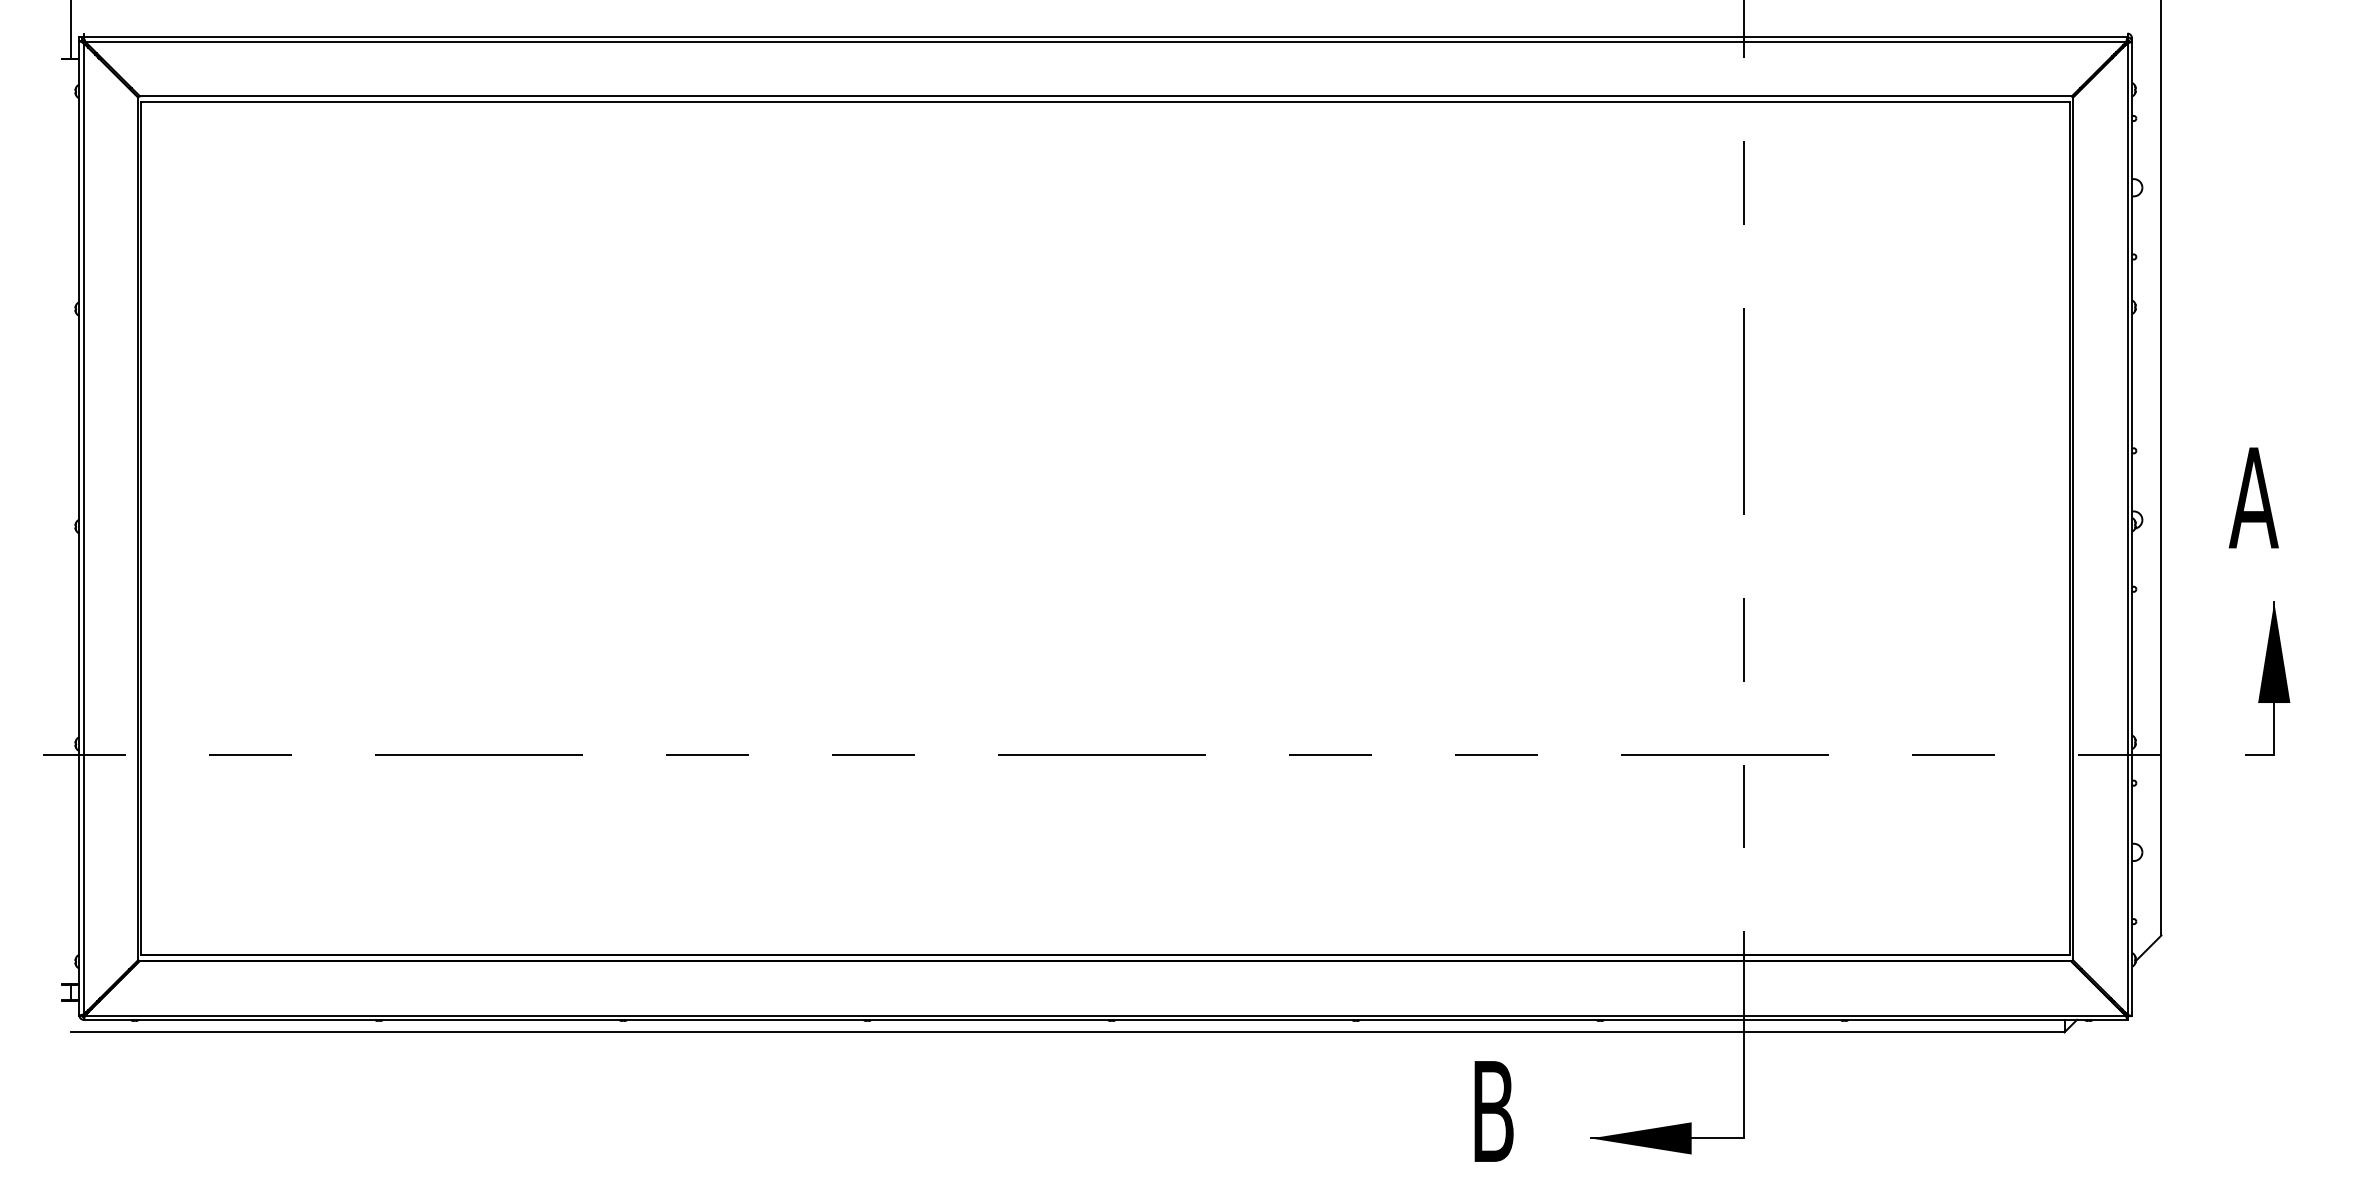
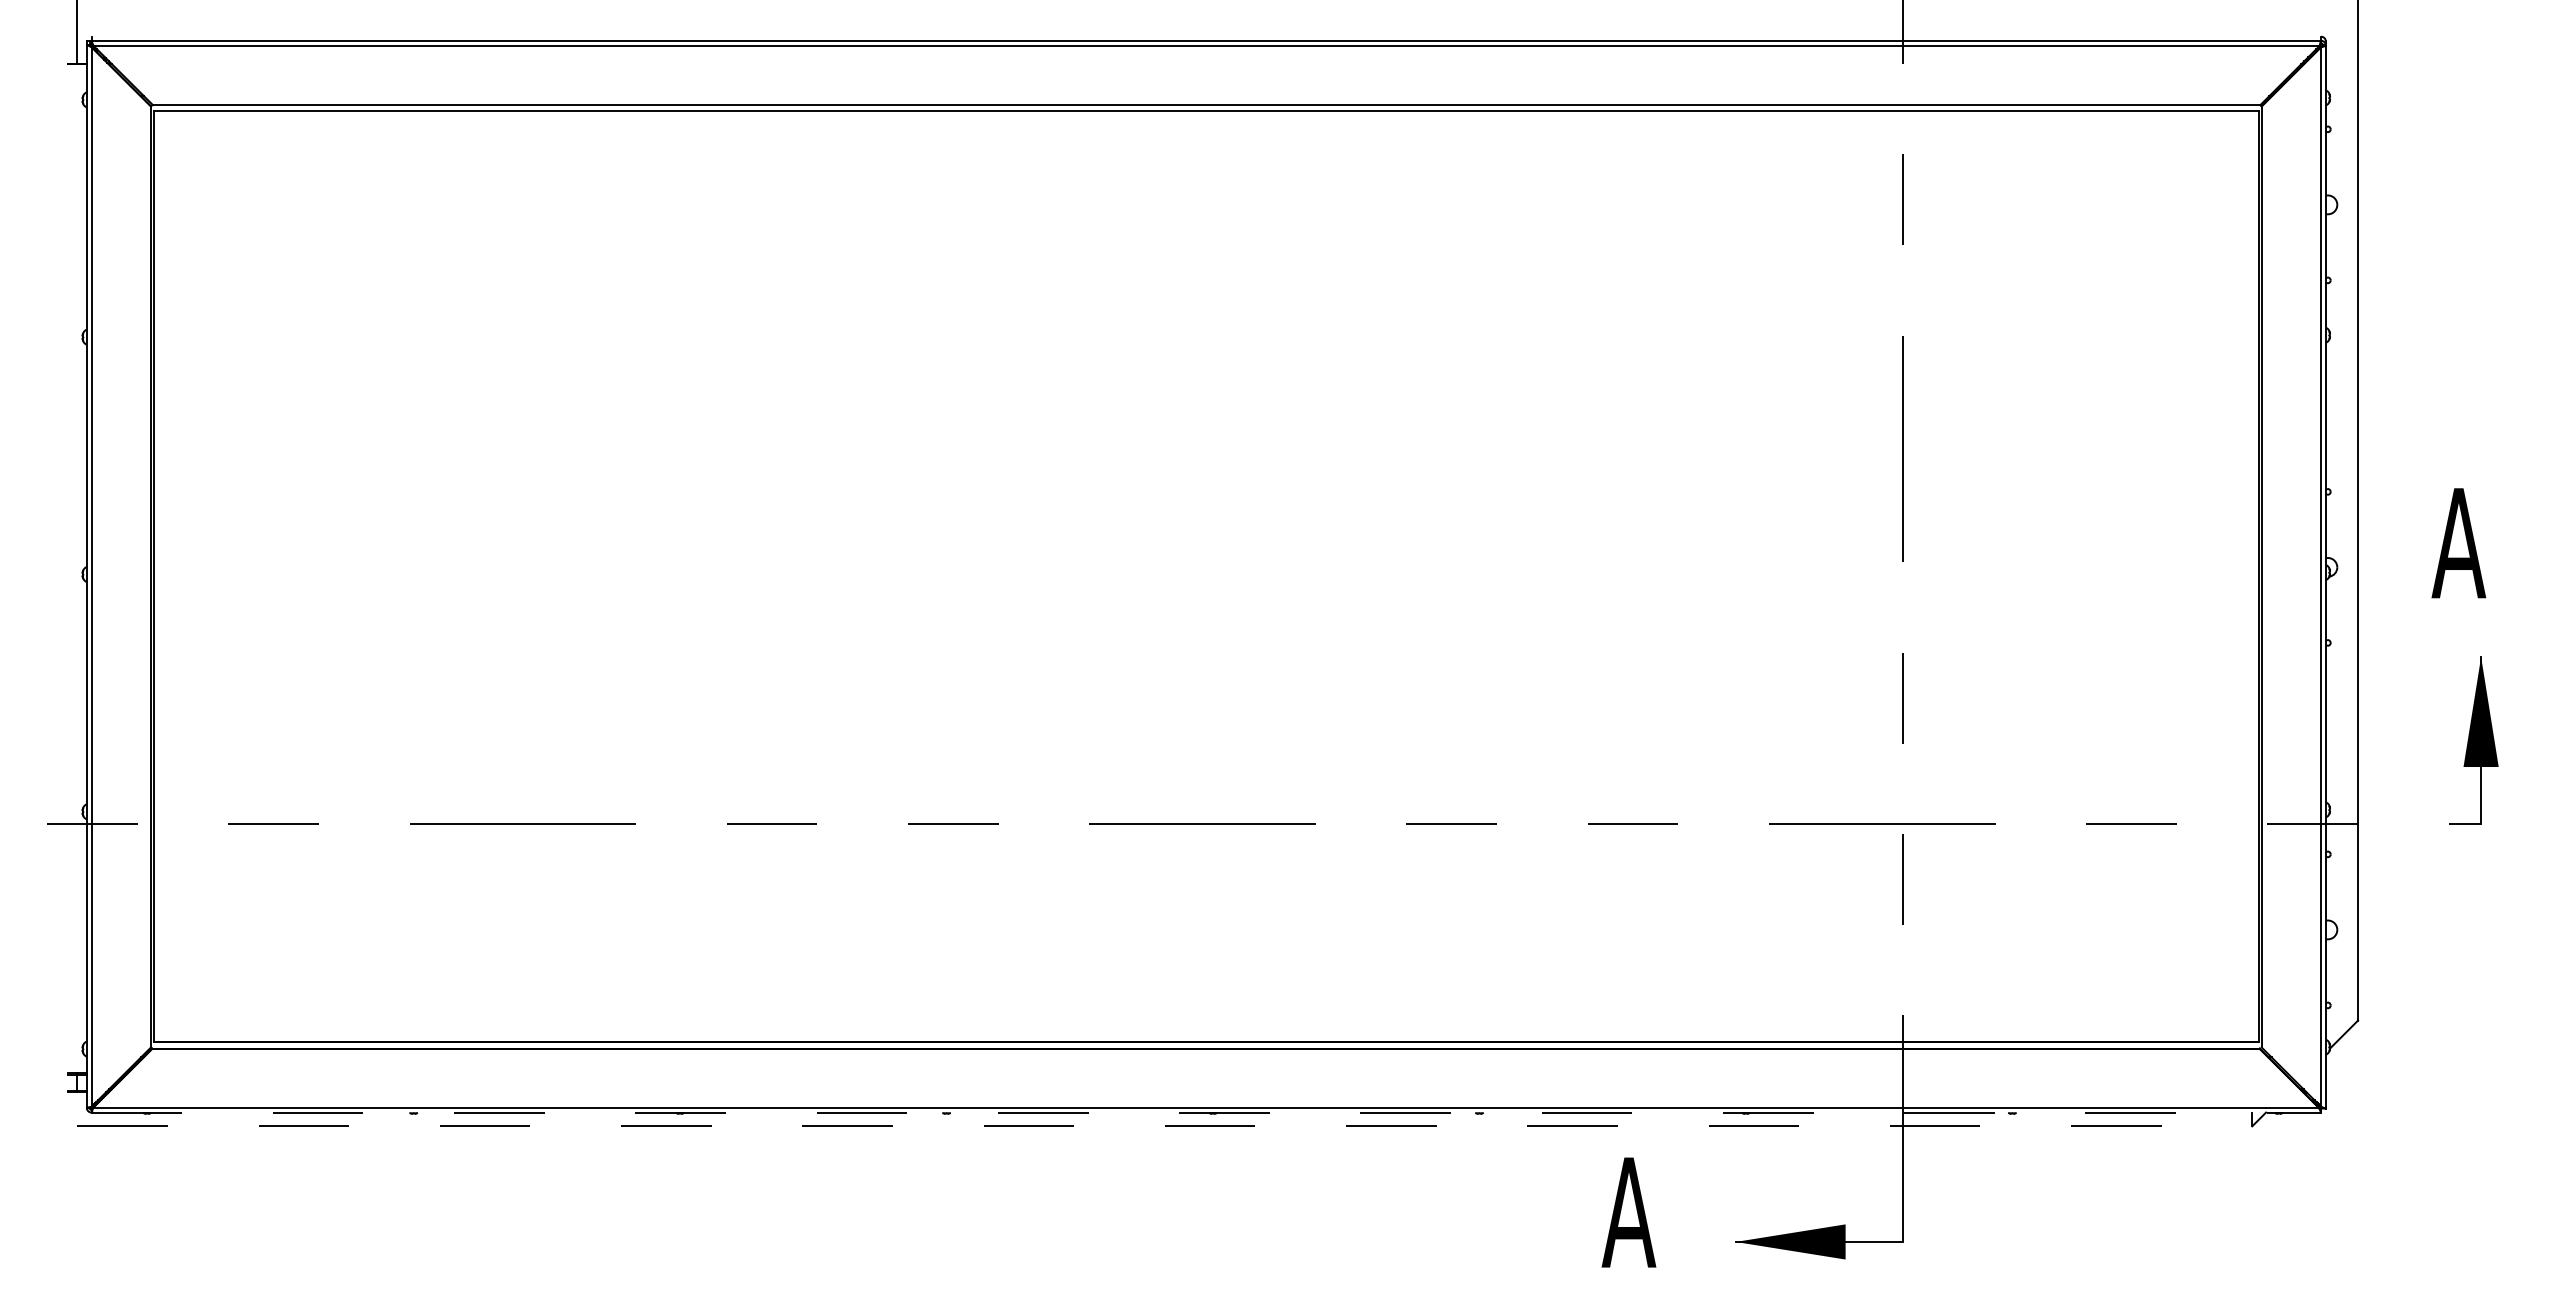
line: (1105, 1019) -> (1206, 1112), solid -> dashed
line: (1067, 1032) -> (1164, 1126), solid -> dashed
text: (1492, 1111) -> (1628, 1212), B -> A

